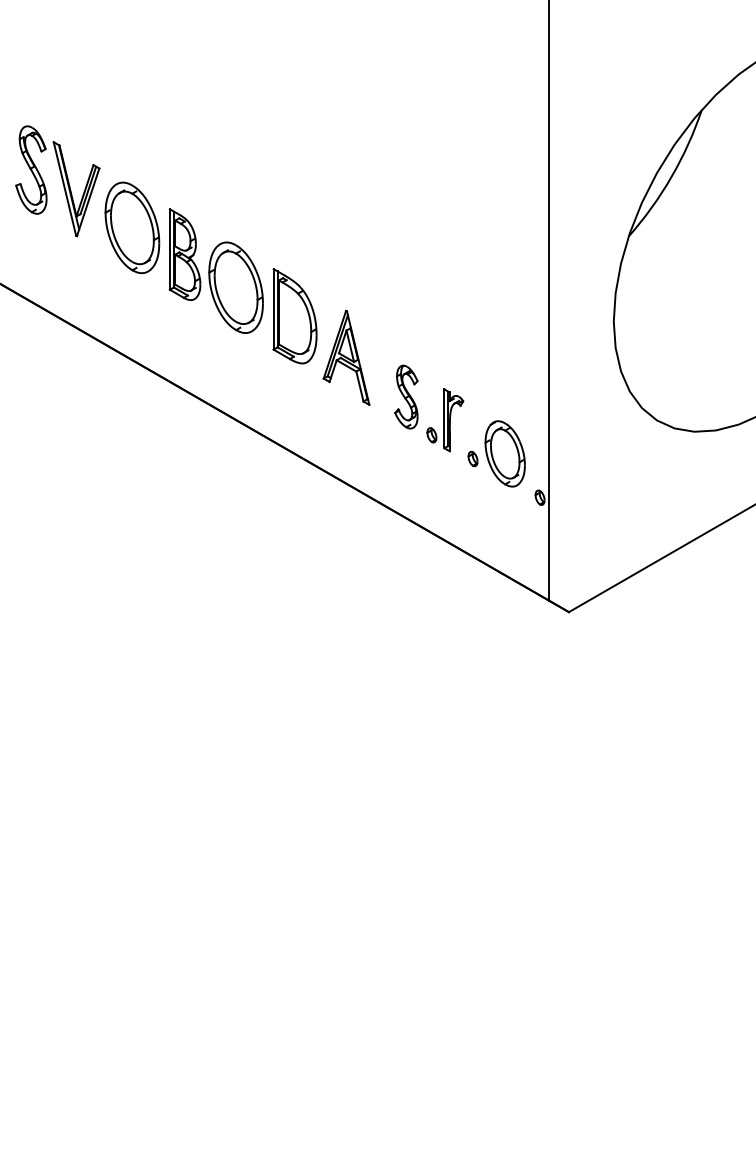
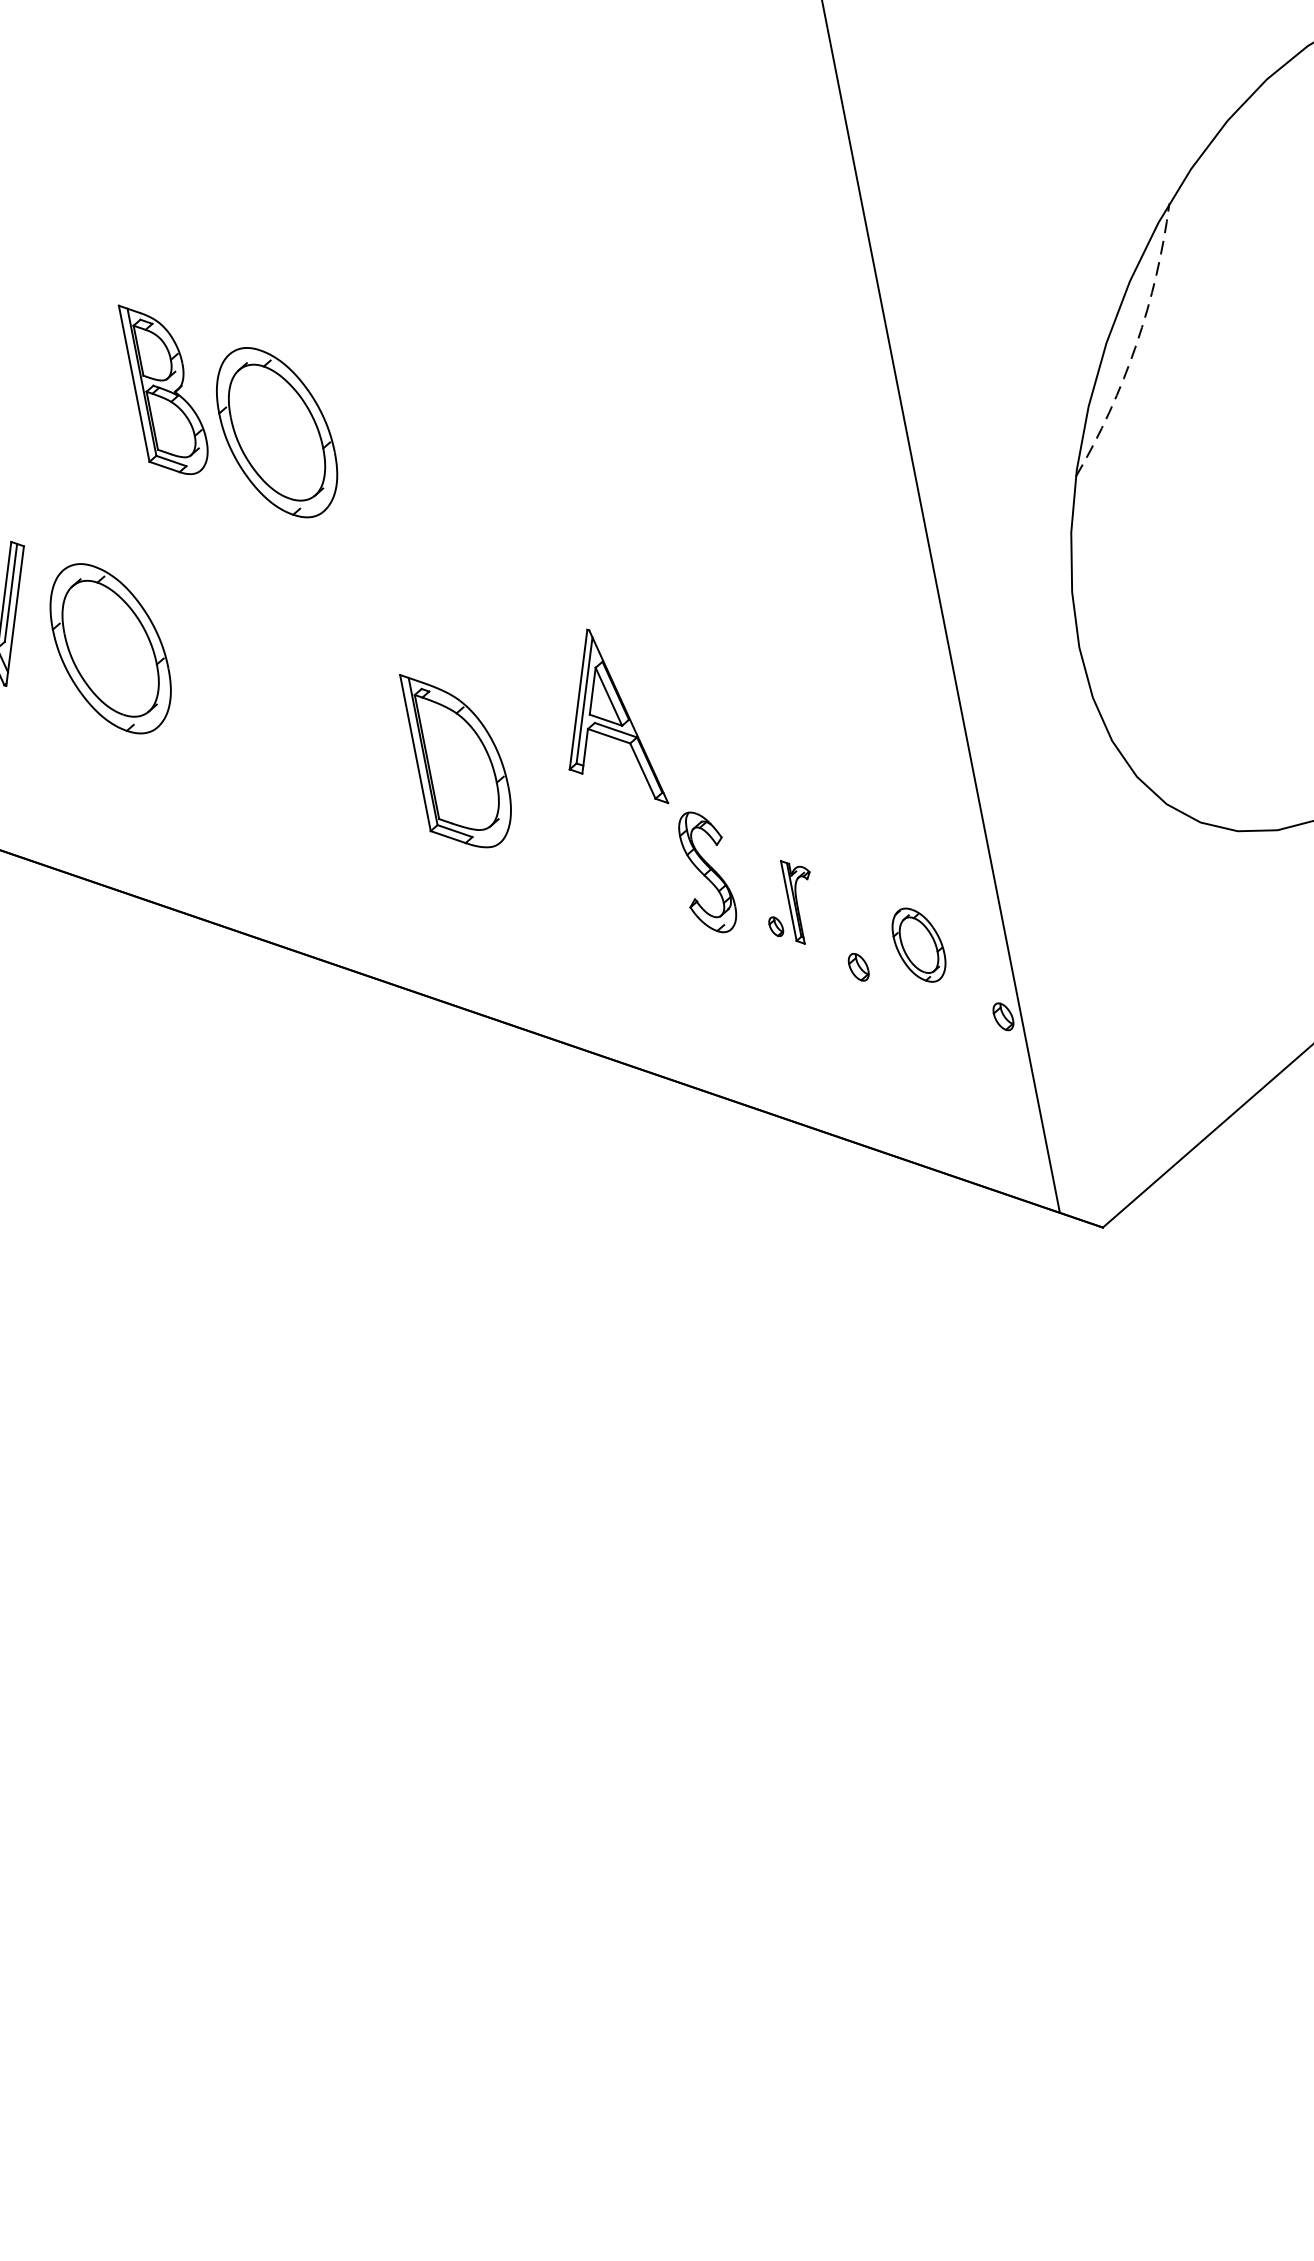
arc: (671, 176) -> (1135, 344), solid -> dashed
part: (215, 270) -> (230, 407), moved
part: (346, 357) -> (605, 719), moved
part: (445, 420) -> (790, 903), size x0.7
part: (504, 453) -> (917, 944), size x0.6

